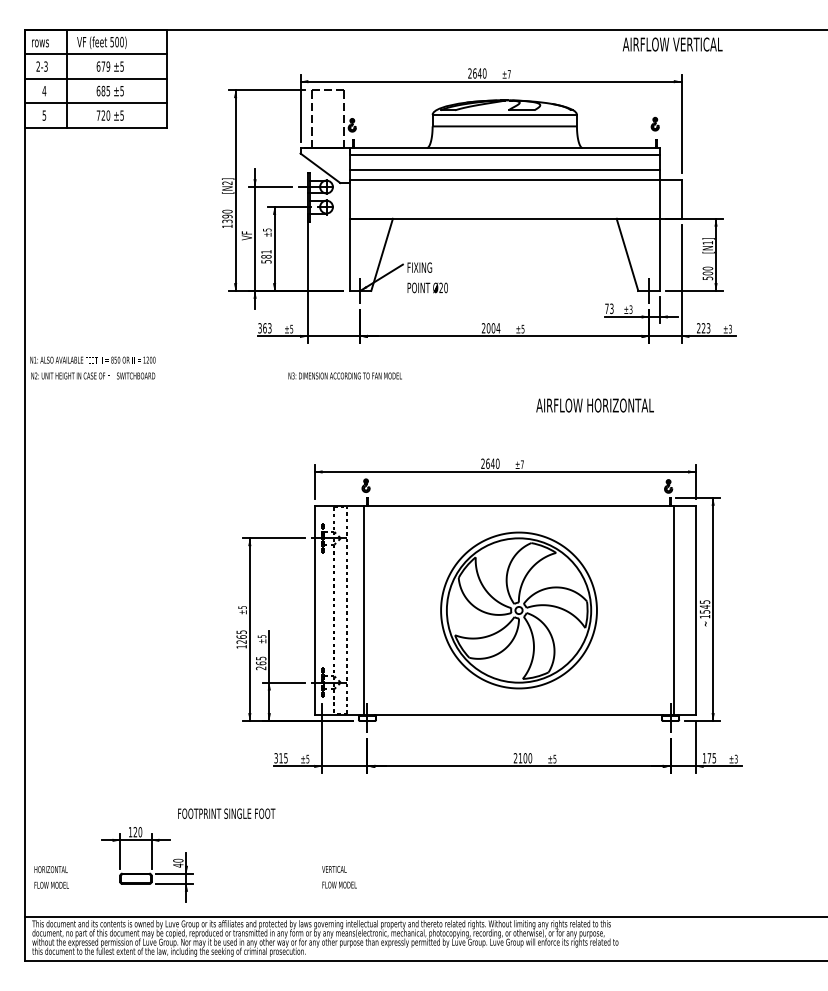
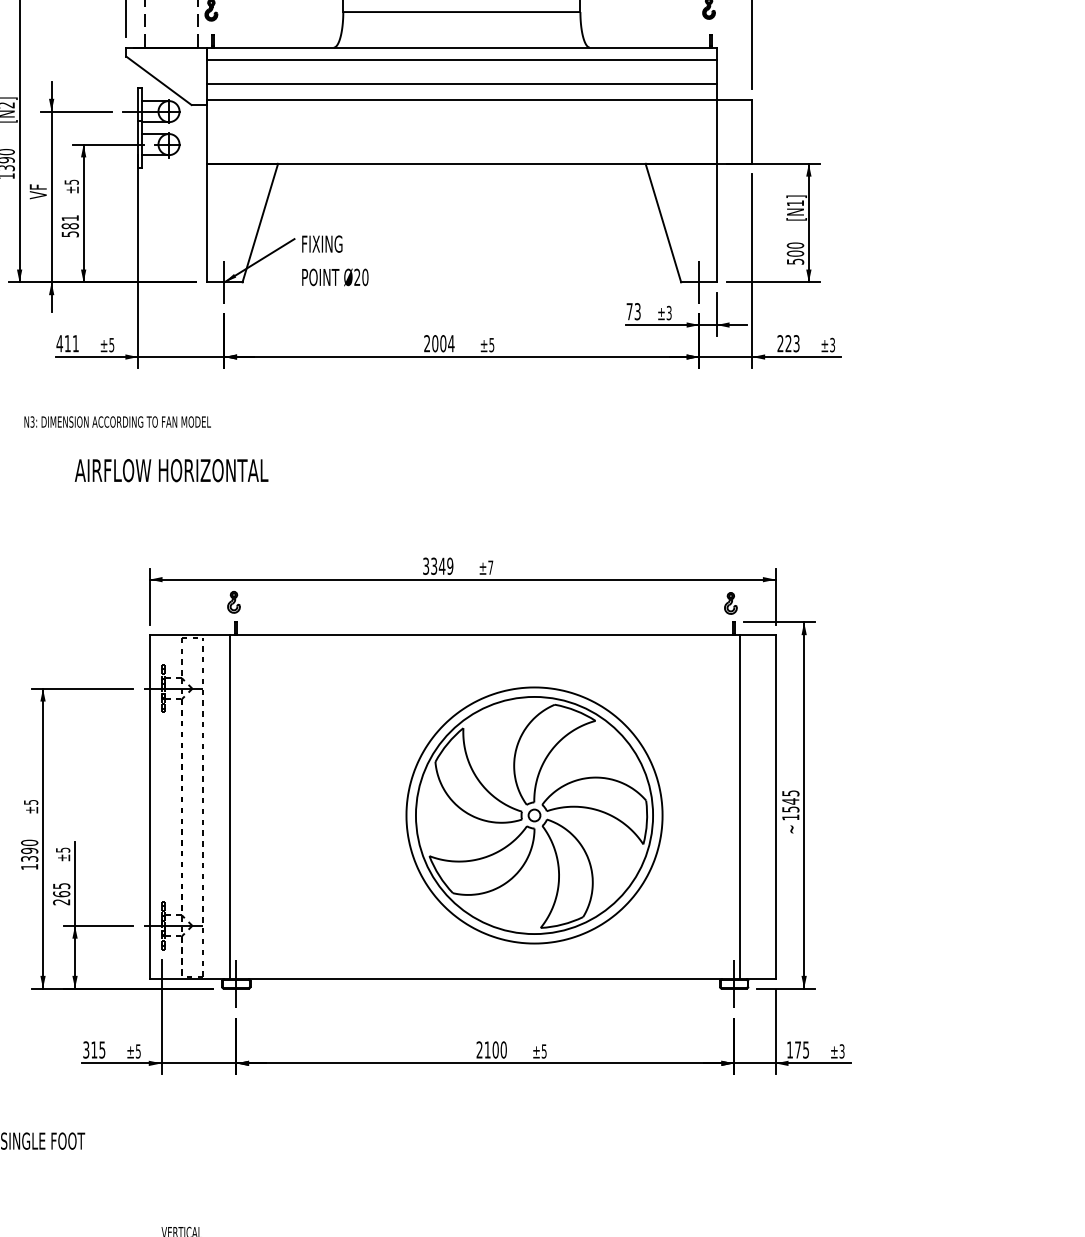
text: (264, 328) -> (67, 344), 363 -> 411
text: (344, 375) -> (116, 421), moved
text: (594, 405) -> (170, 470), moved
text: (490, 463) -> (438, 565), 2640 -> 3349
part: (518, 610) -> (533, 815), moved
text: (241, 636) -> (29, 849), 1265 -> 1390

